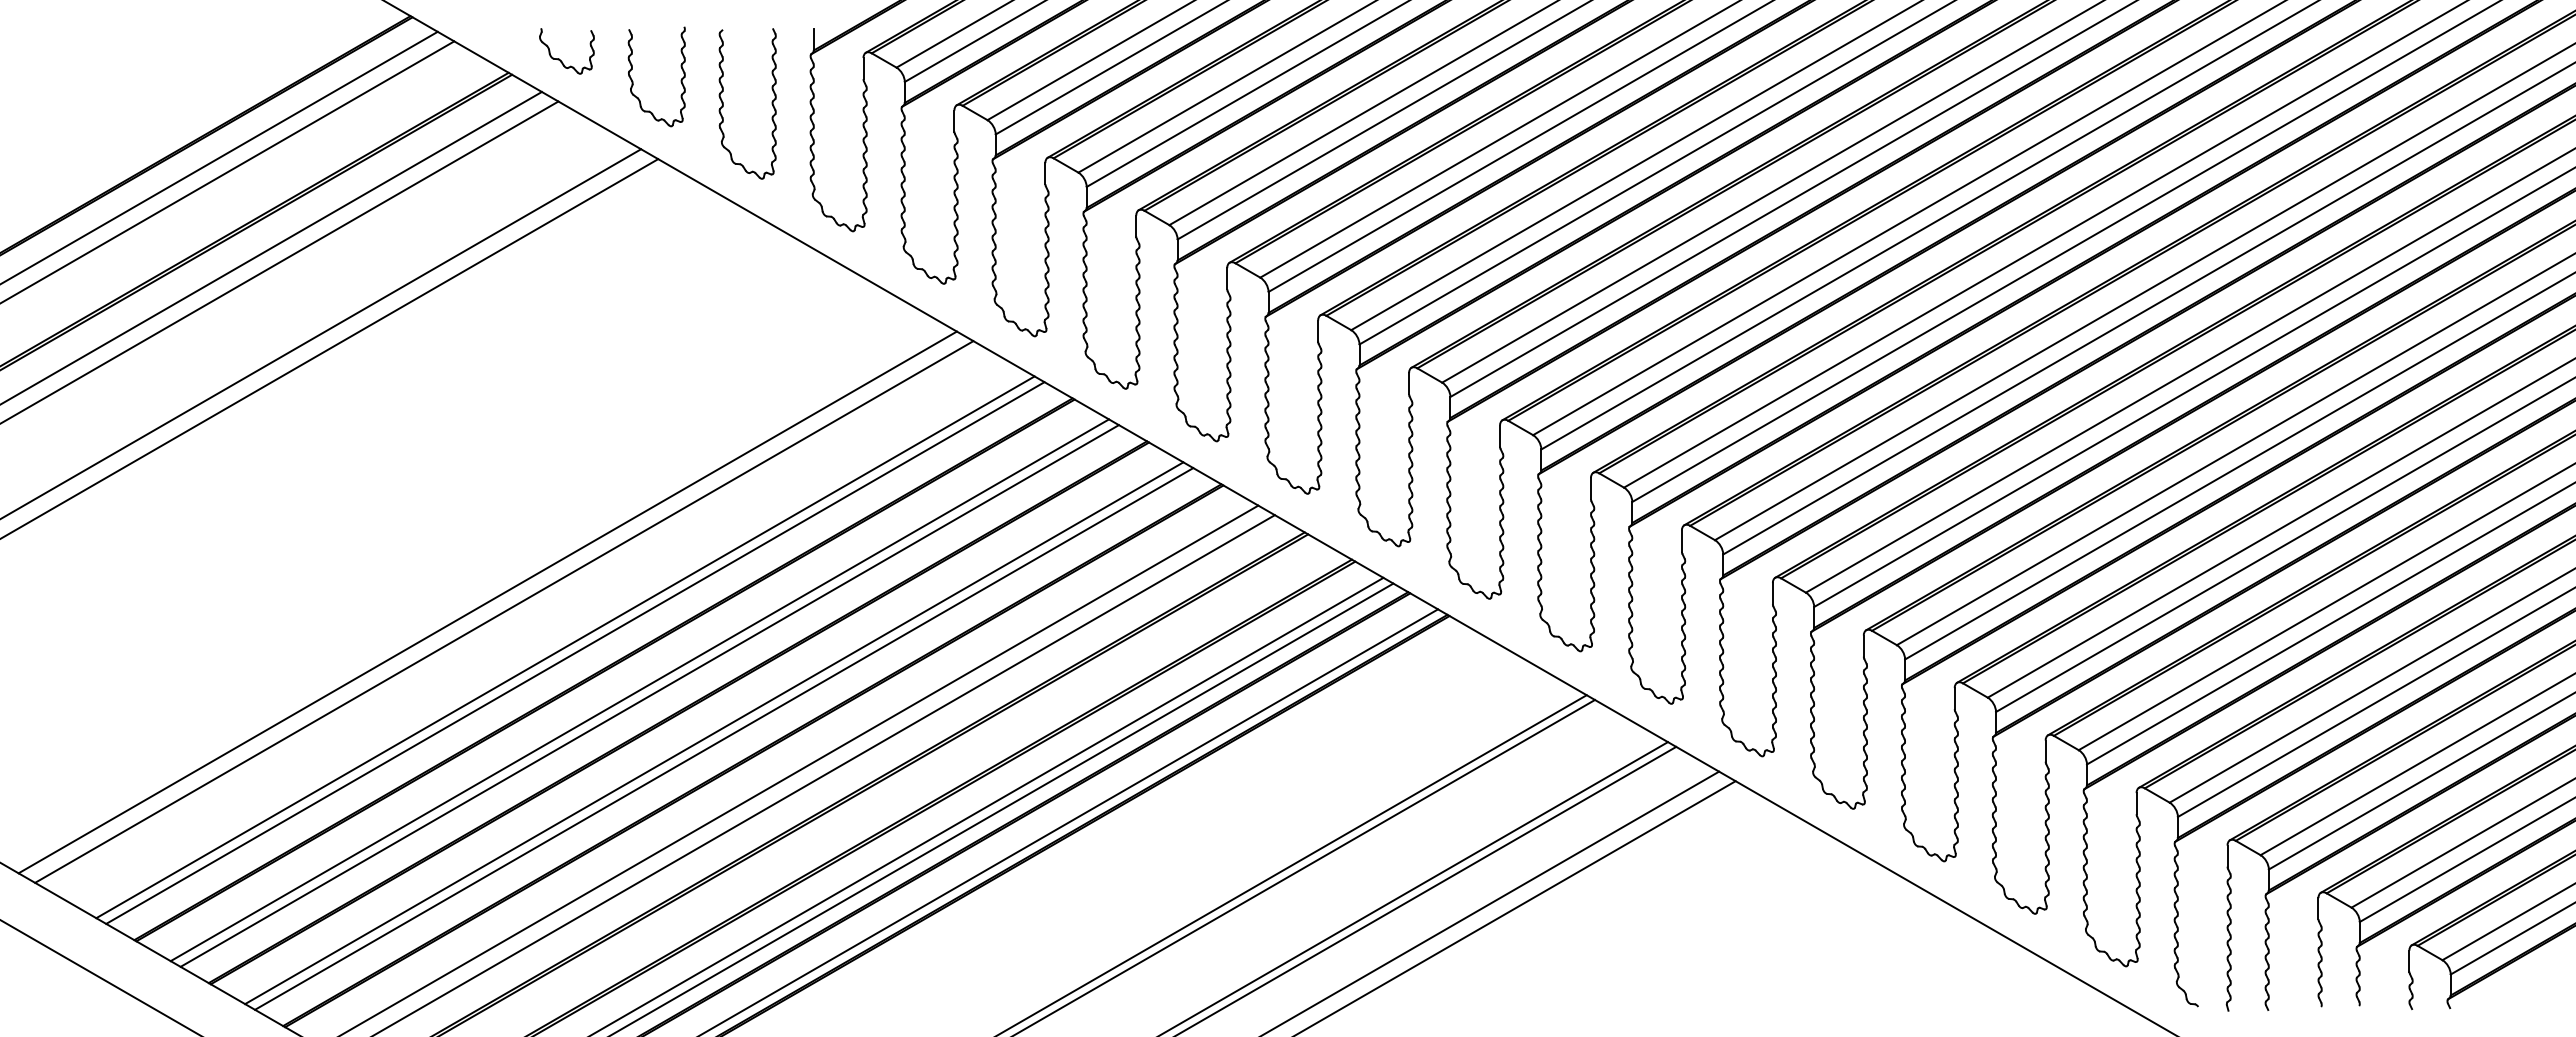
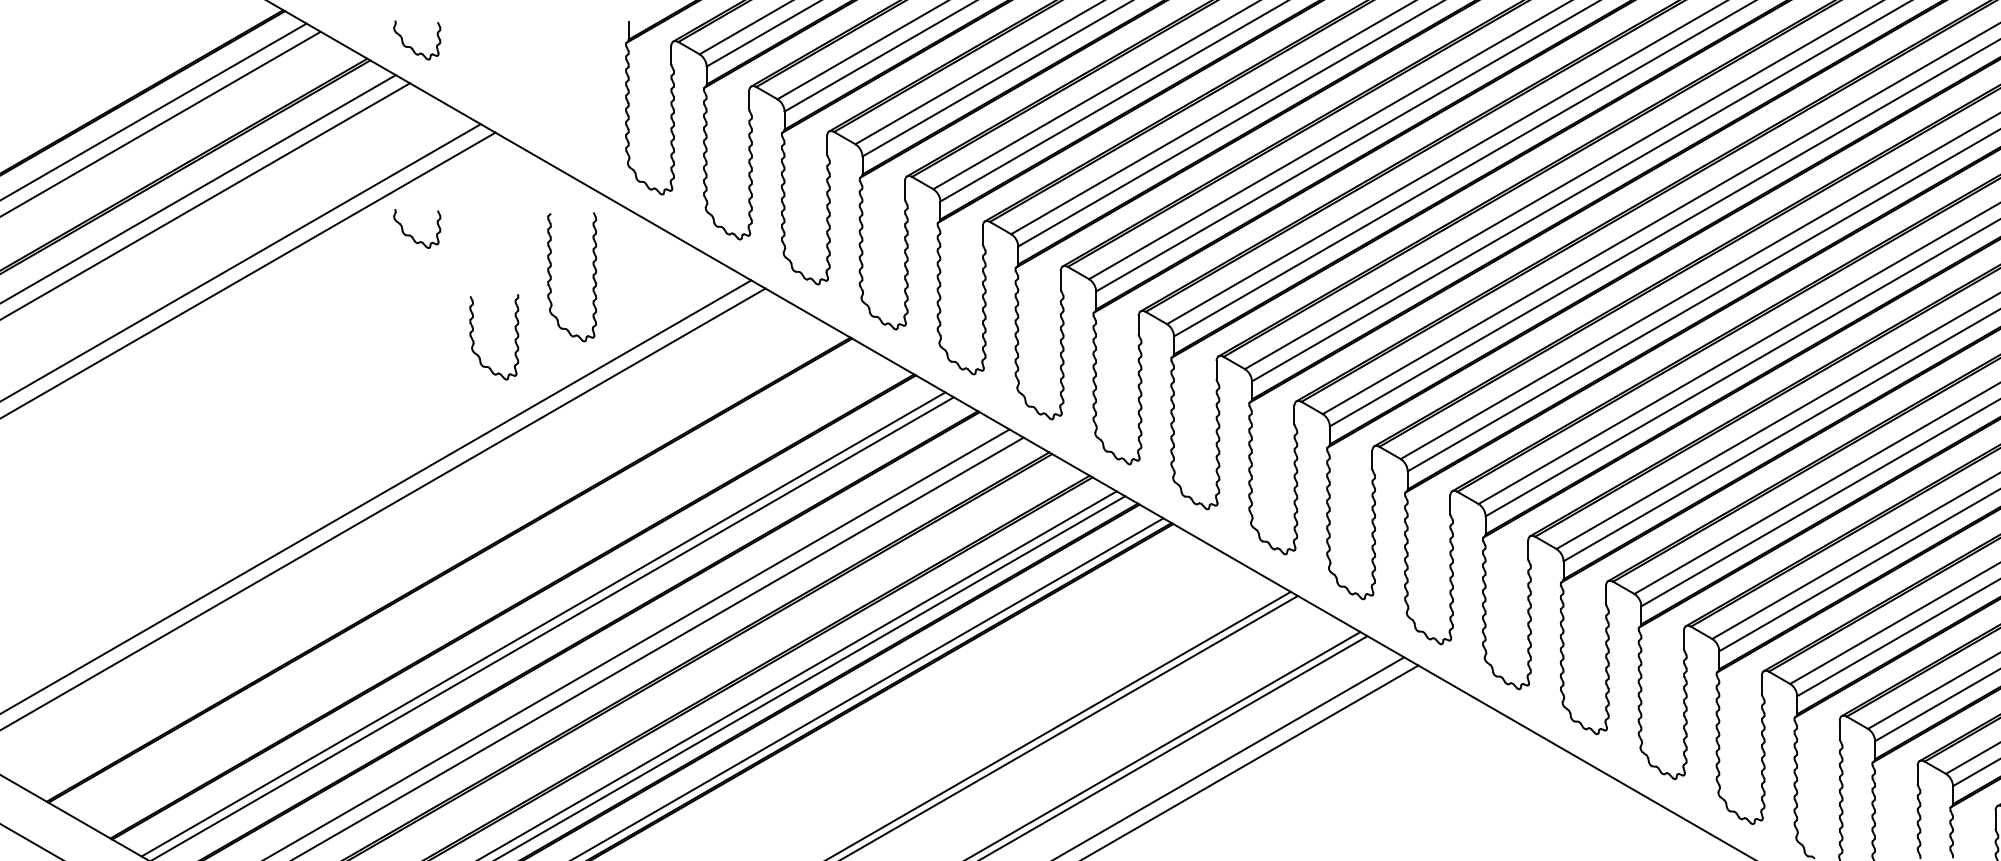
part: (633, 81) -> (474, 341), moved
part: (723, 103) -> (551, 276), moved
part: (559, 278) -> (410, 234), added
line: (565, 647) -> (416, 551), removed
line: (575, 652) -> (424, 555), removed
line: (639, 690) -> (479, 587), removed
line: (649, 695) -> (488, 592), removed

